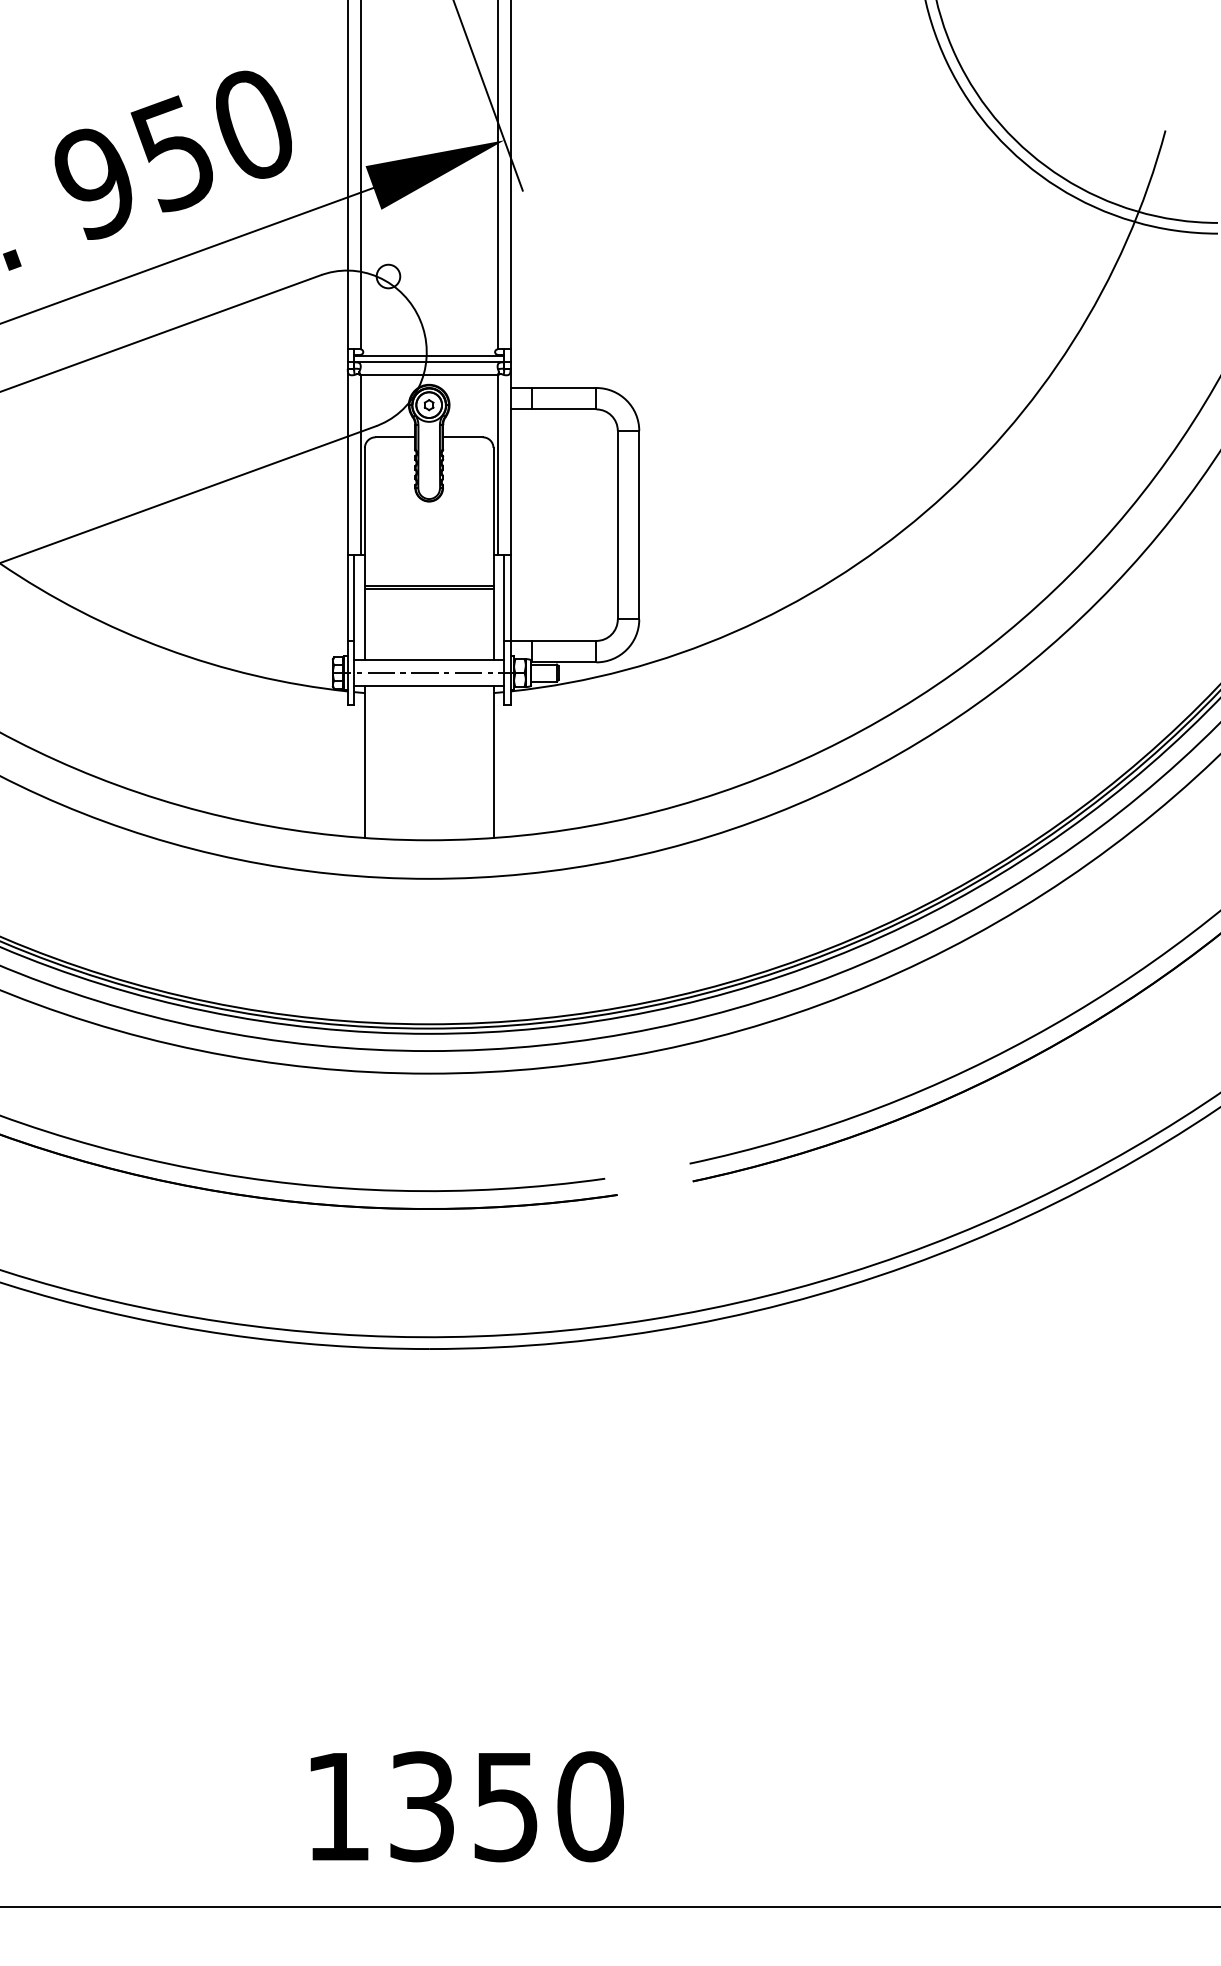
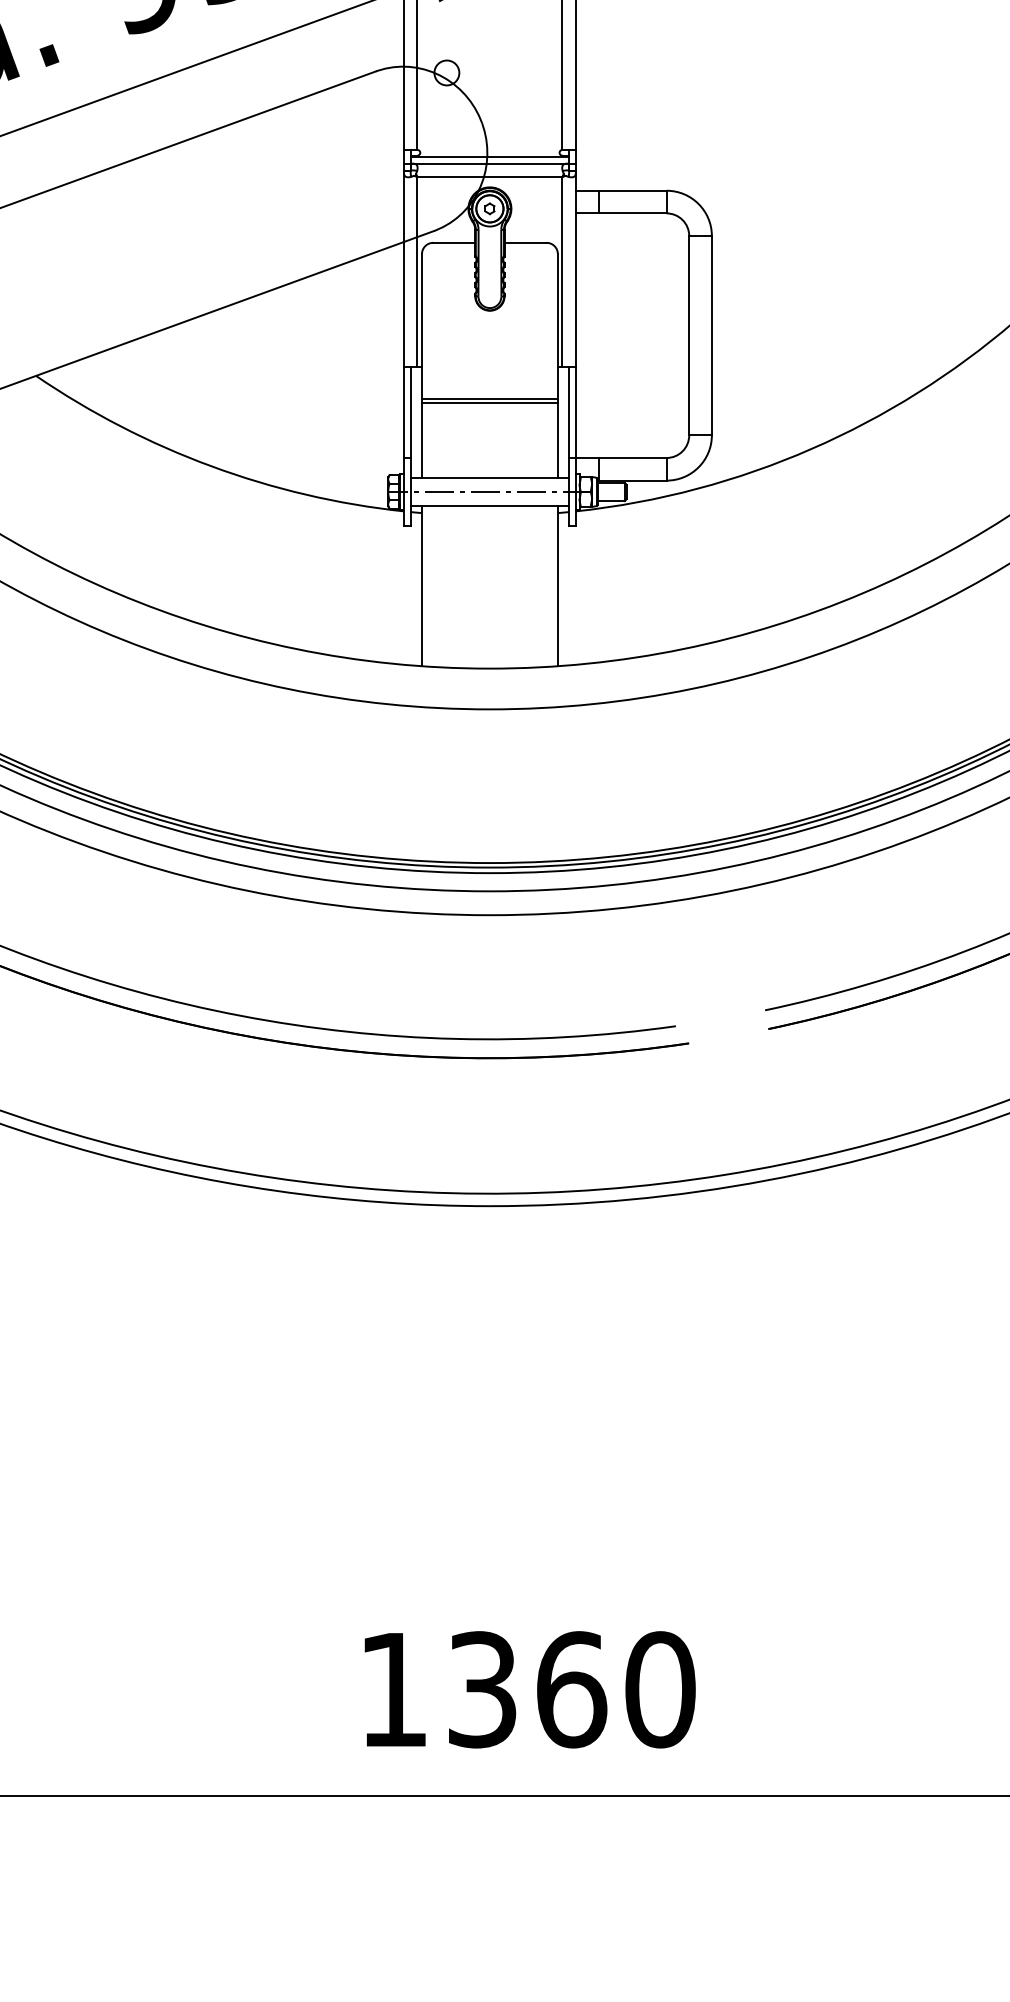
text: (506, 1806) -> (571, 1689), 1350 -> 1360

